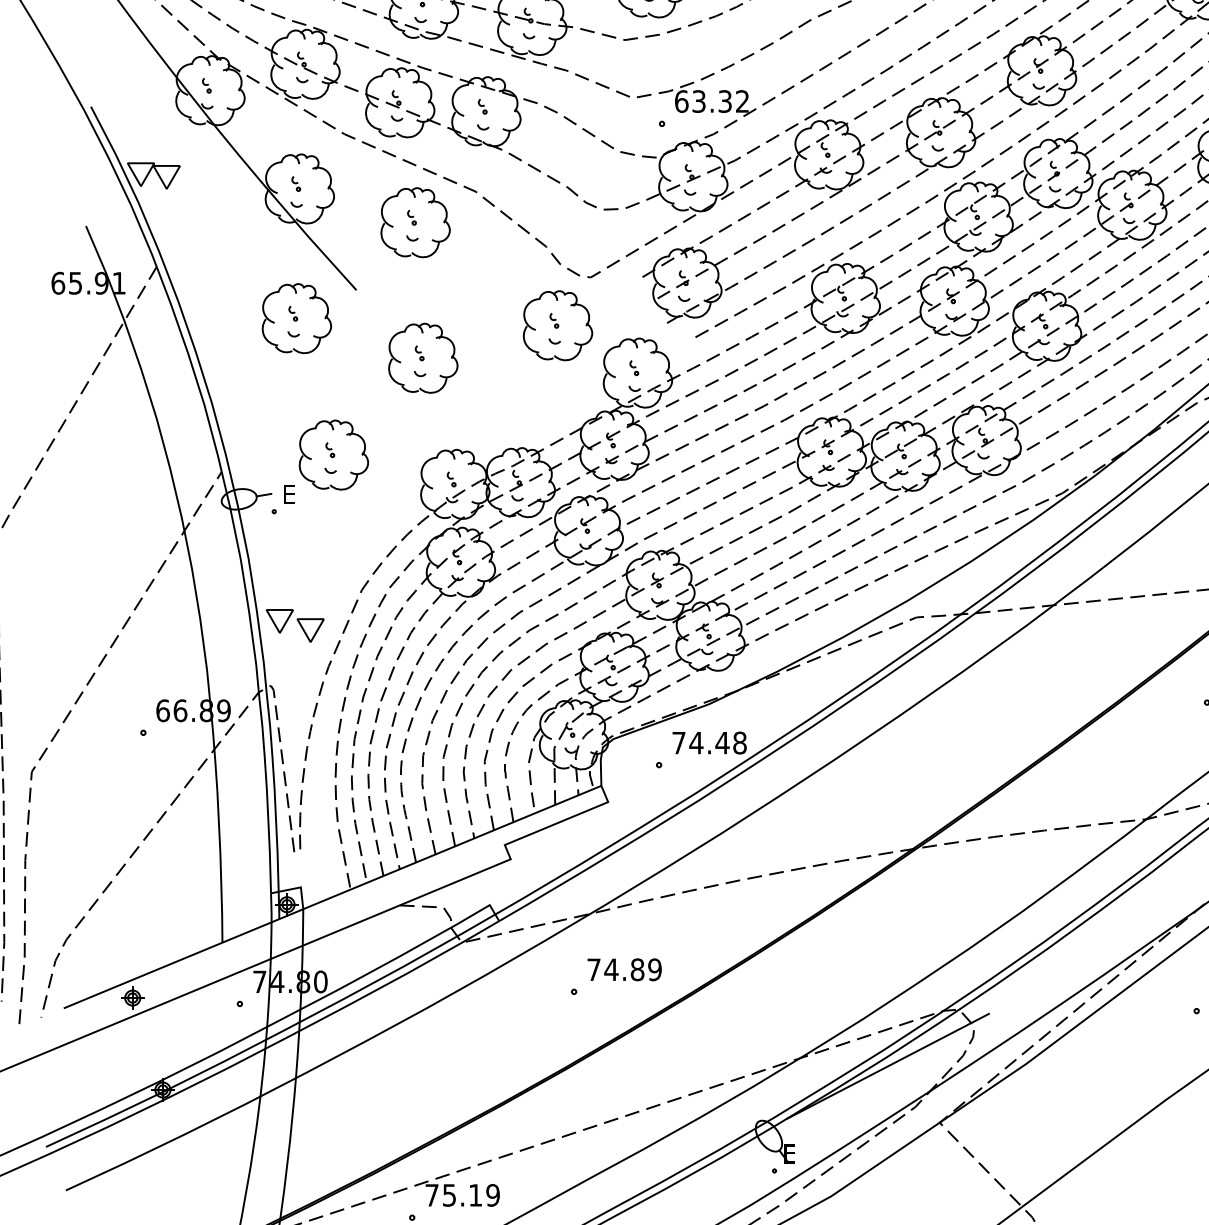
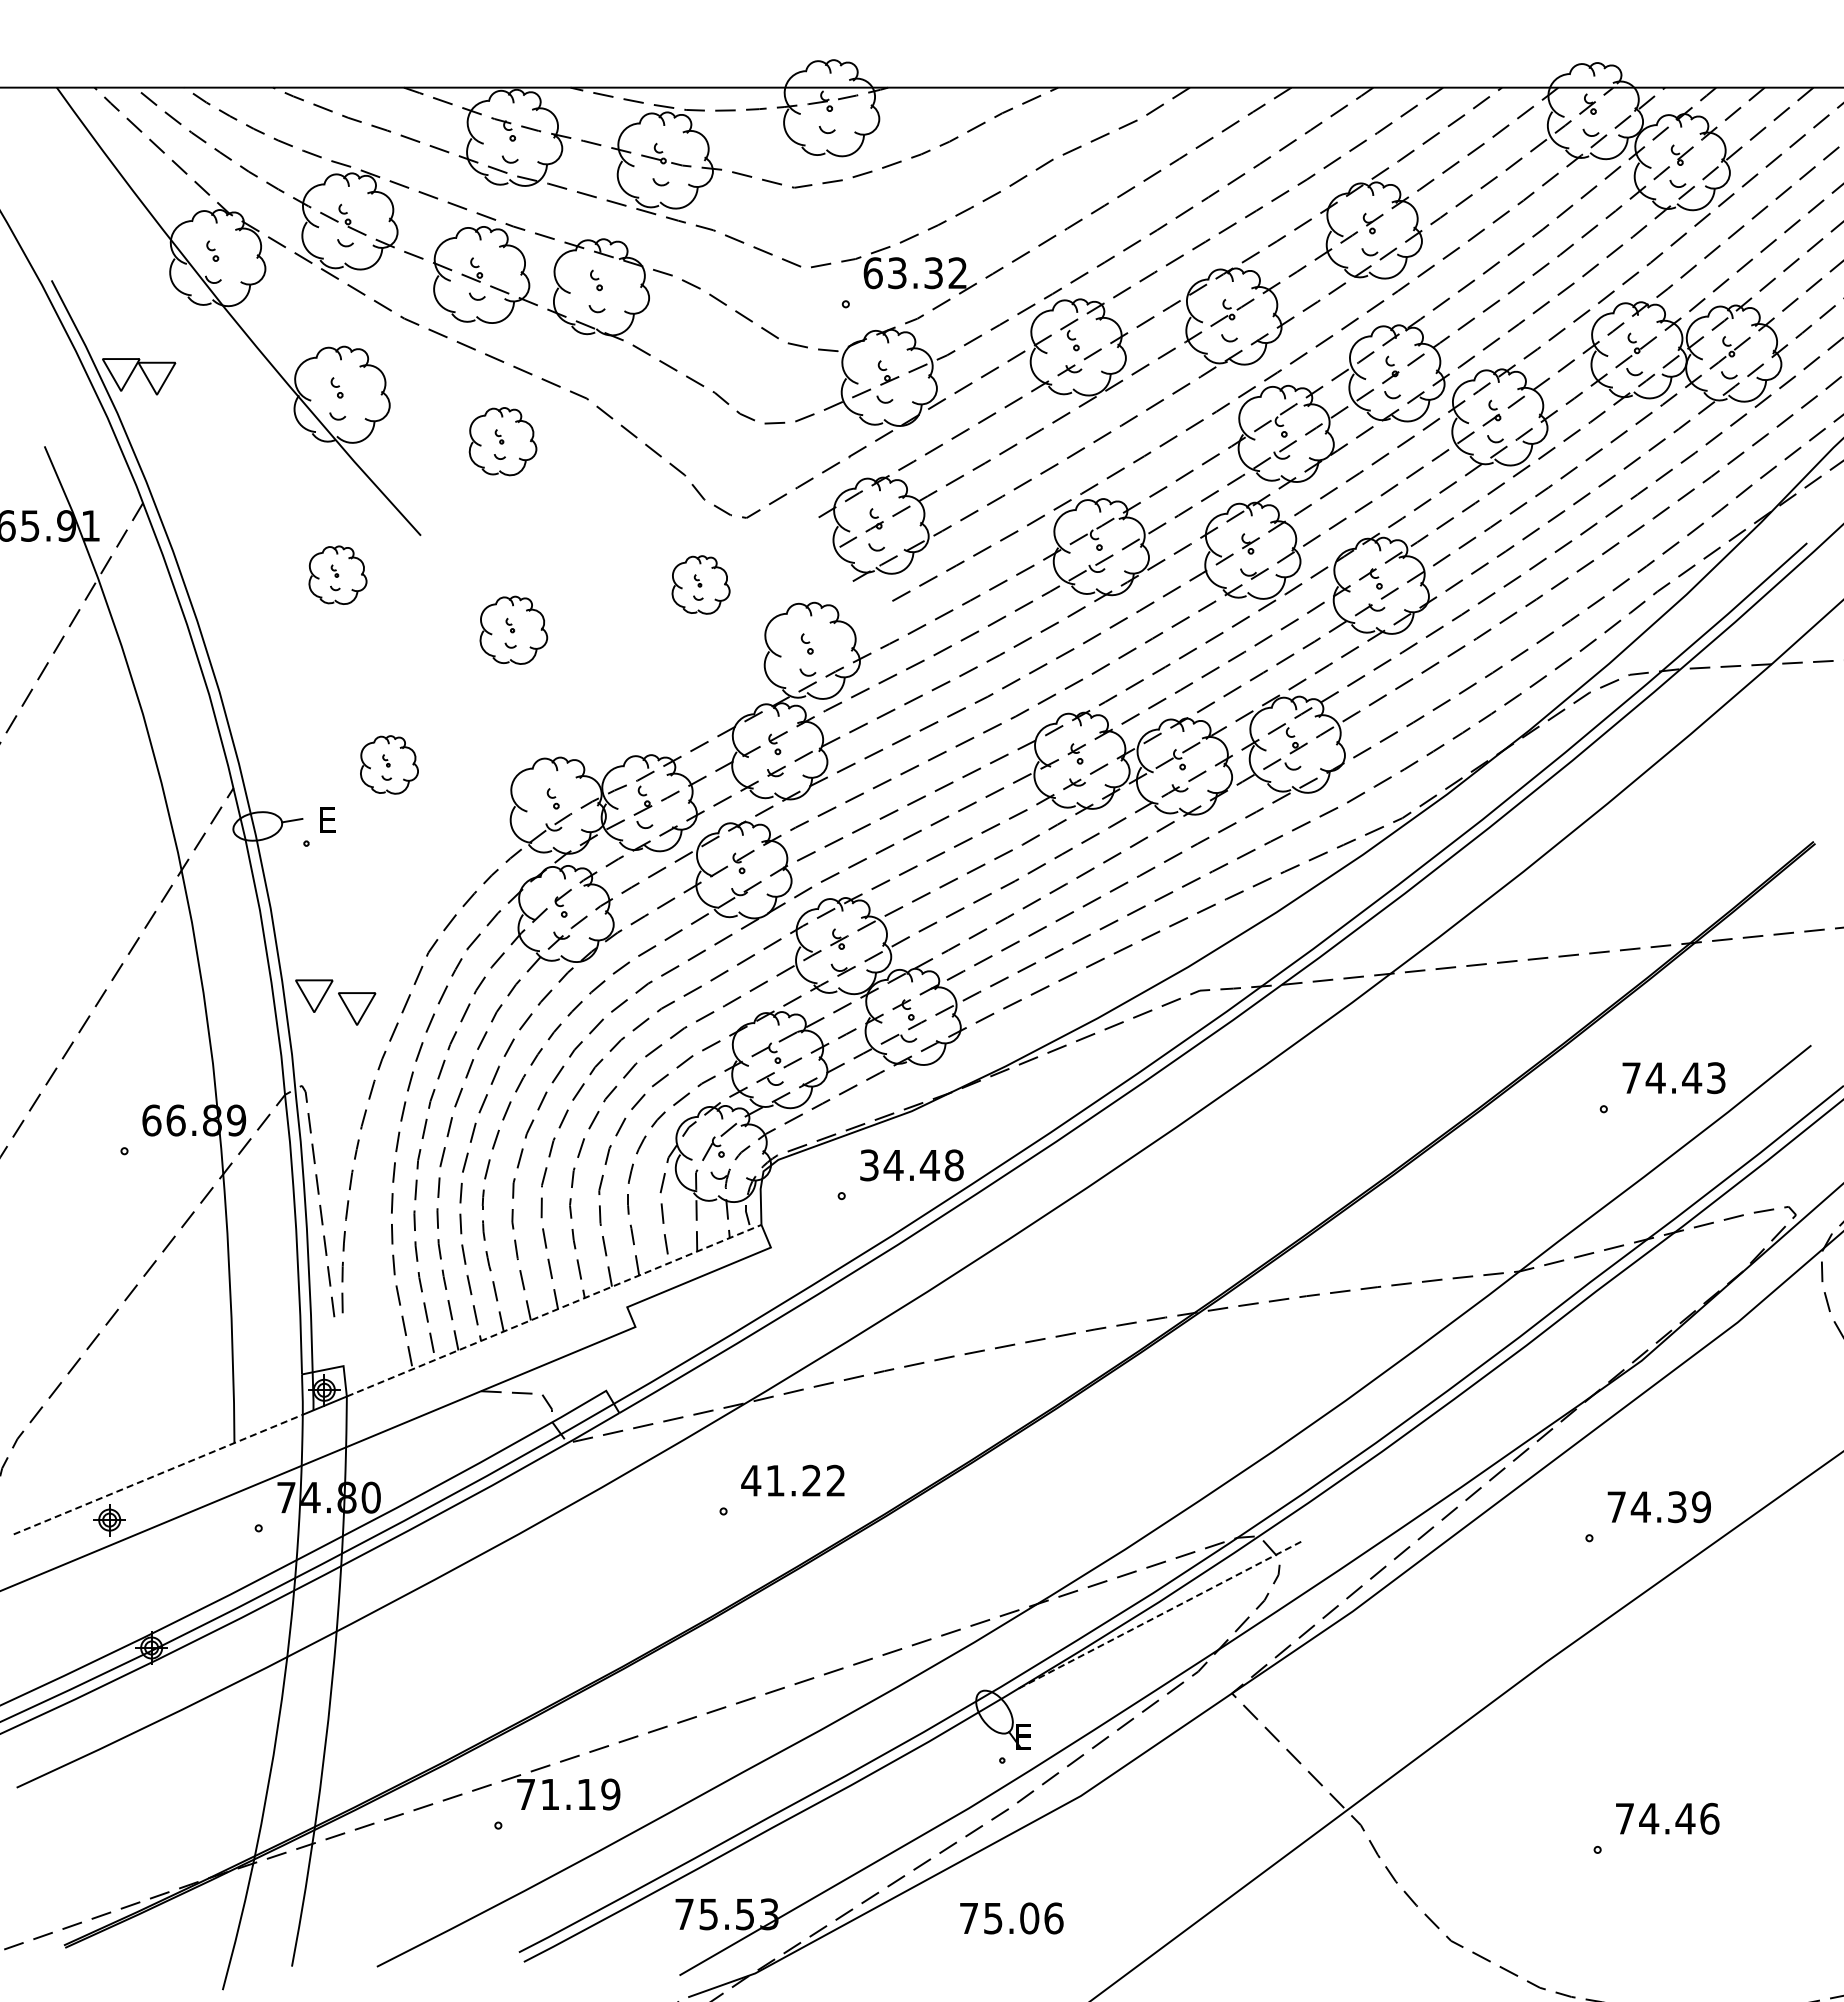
part: (415, 222) -> (502, 441), size x0.7
part: (296, 318) -> (337, 575), size x0.6
part: (557, 325) -> (700, 584), size x0.6
part: (423, 358) -> (513, 630), size x0.7
part: (333, 454) -> (389, 764), size x0.6
text: (679, 743) -> (869, 1165), 74.48 -> 34.48
line: (452, 847) -> (554, 1310), solid -> dashed
line: (167, 965) -> (158, 1474), solid -> dashed
text: (624, 969) -> (793, 1480), 74.89 -> 41.22
line: (888, 1065) -> (1160, 1614), solid -> dashed
text: (449, 1195) -> (550, 1794), 75.19 -> 71.19

